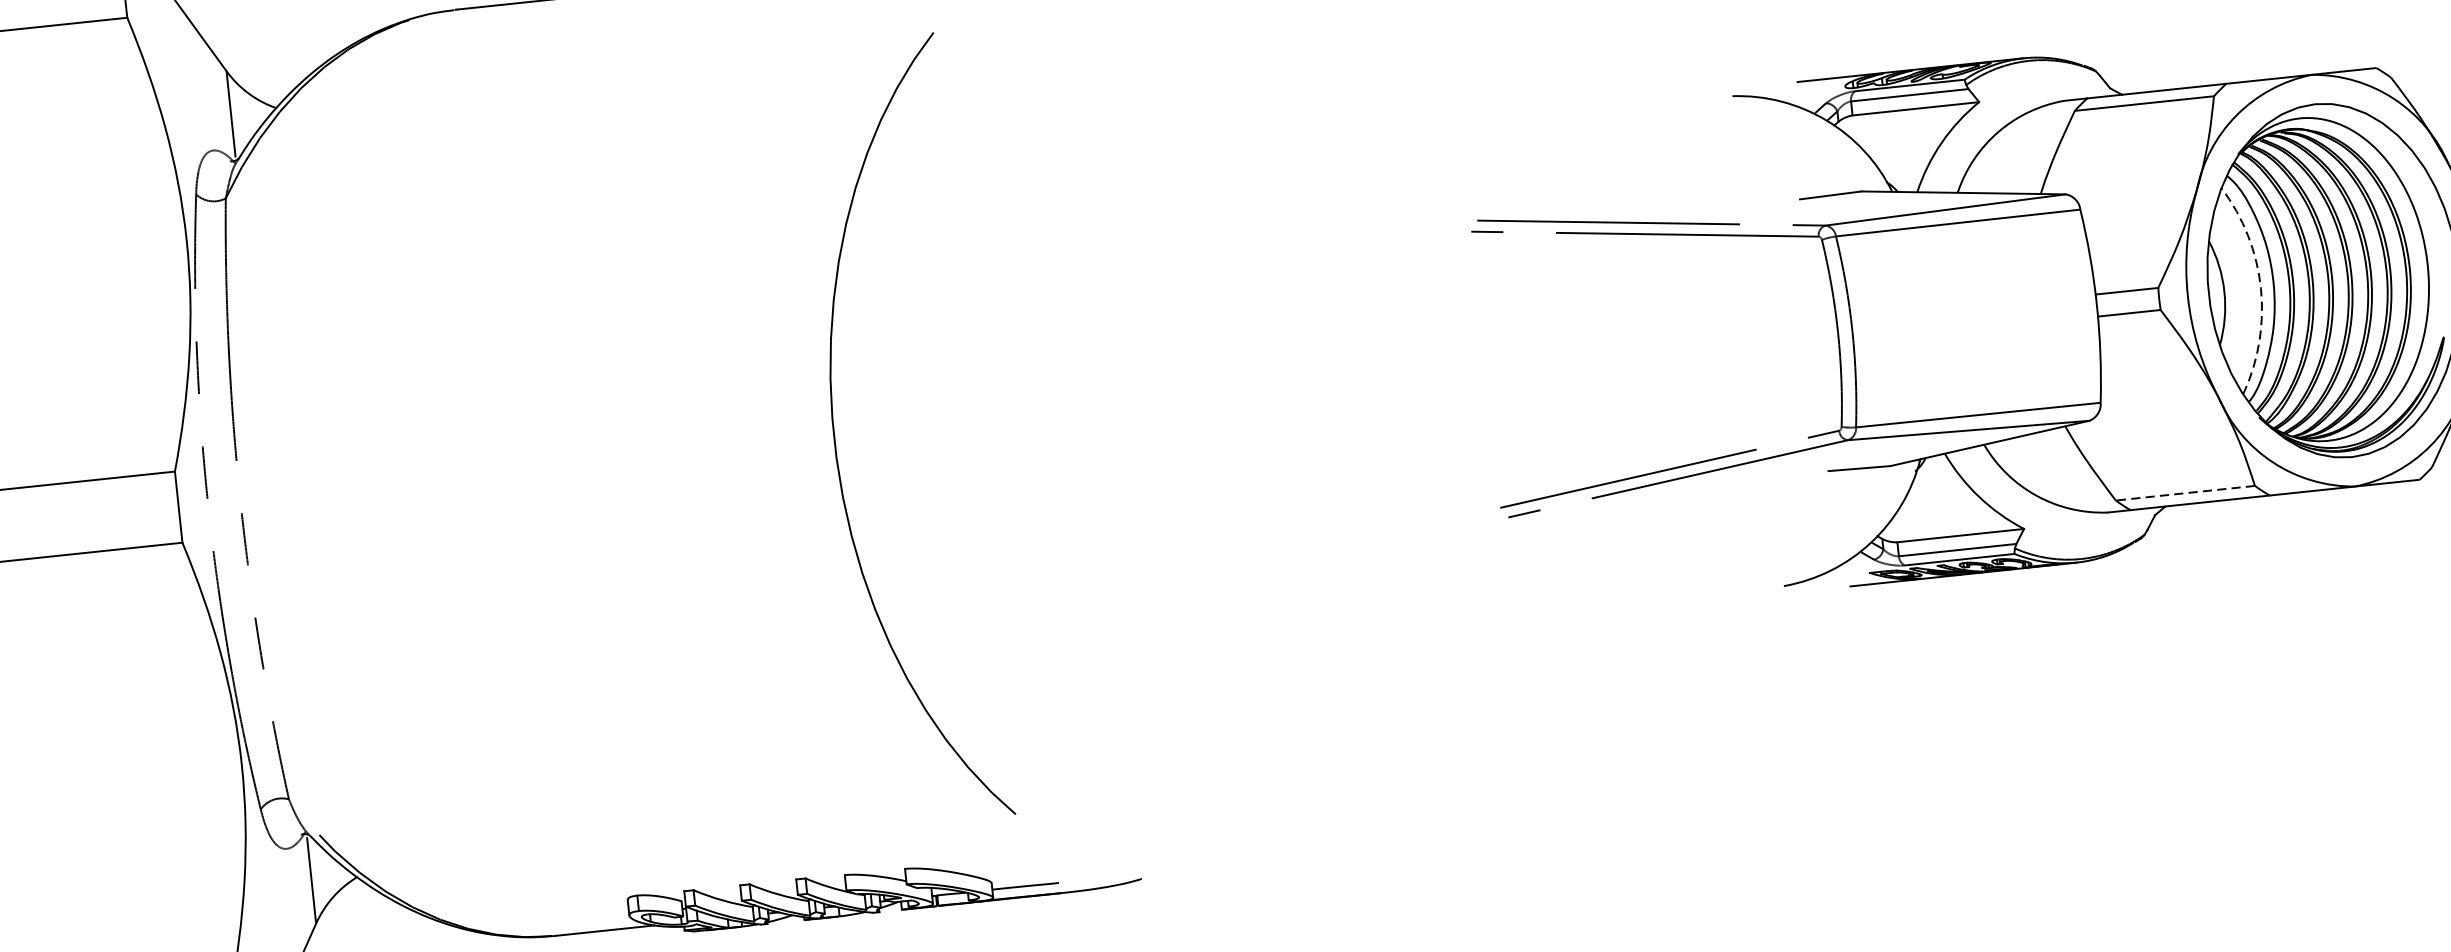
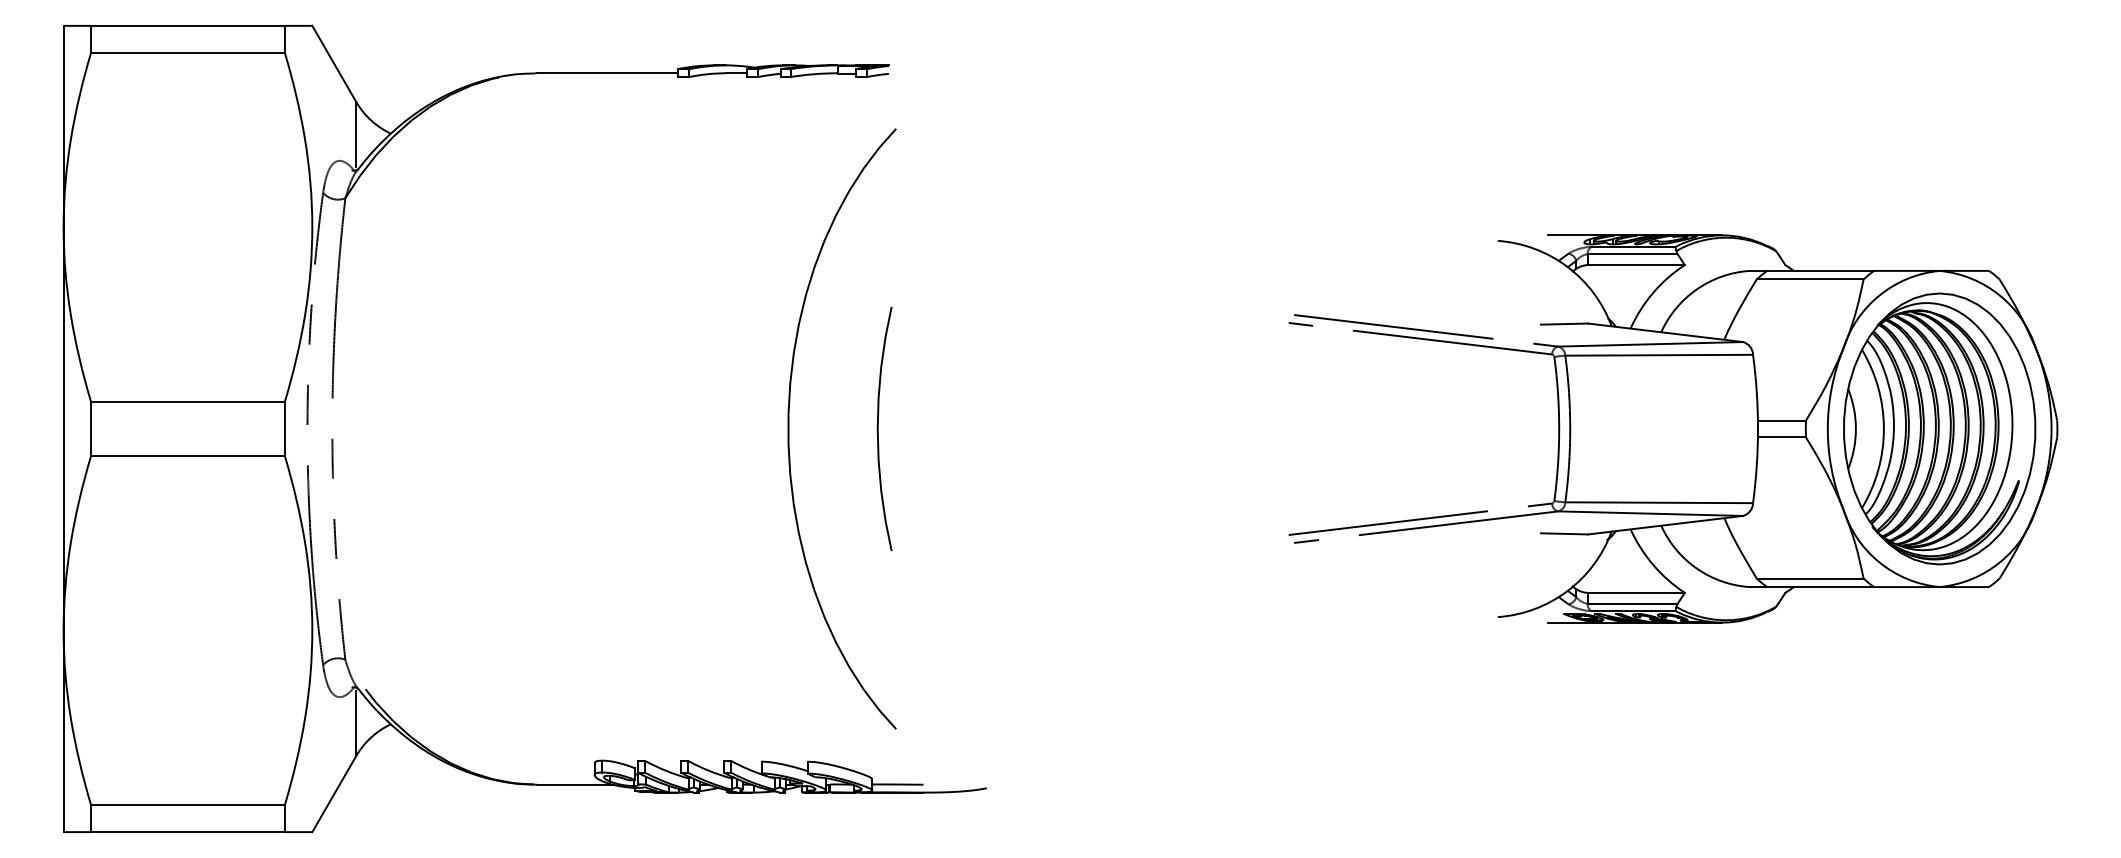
arc: (2260, 289) -> (1883, 429), dashed -> solid
curve: (951, 425) -> (878, 428), added
line: (2184, 493) -> (1809, 578), dashed -> solid

